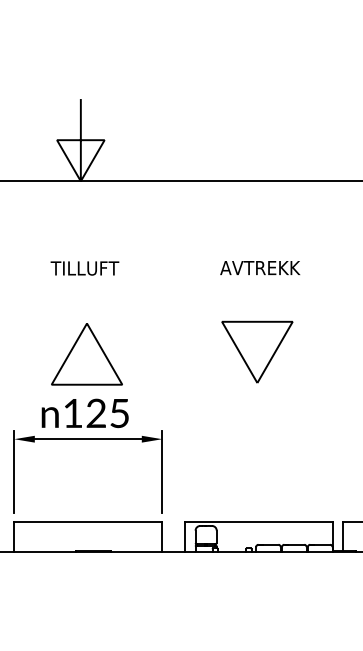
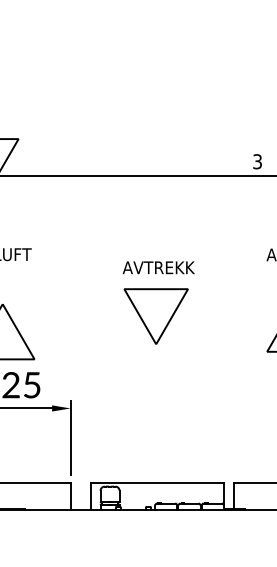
text: (260, 267) -> (159, 267), moved
part: (257, 351) -> (156, 315), moved

